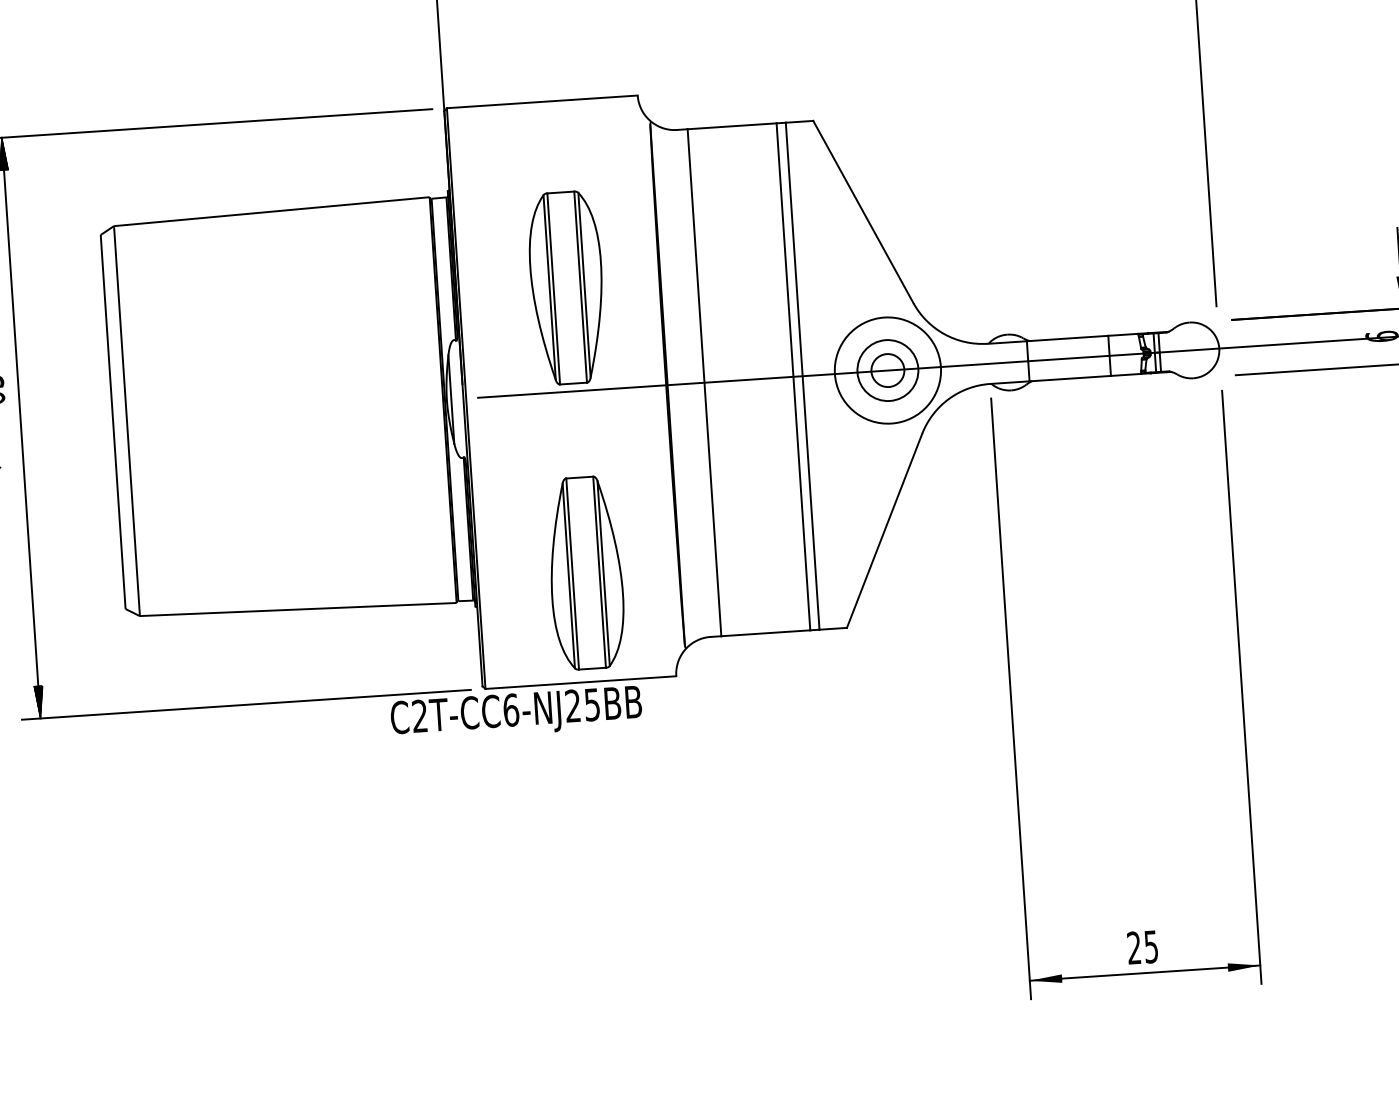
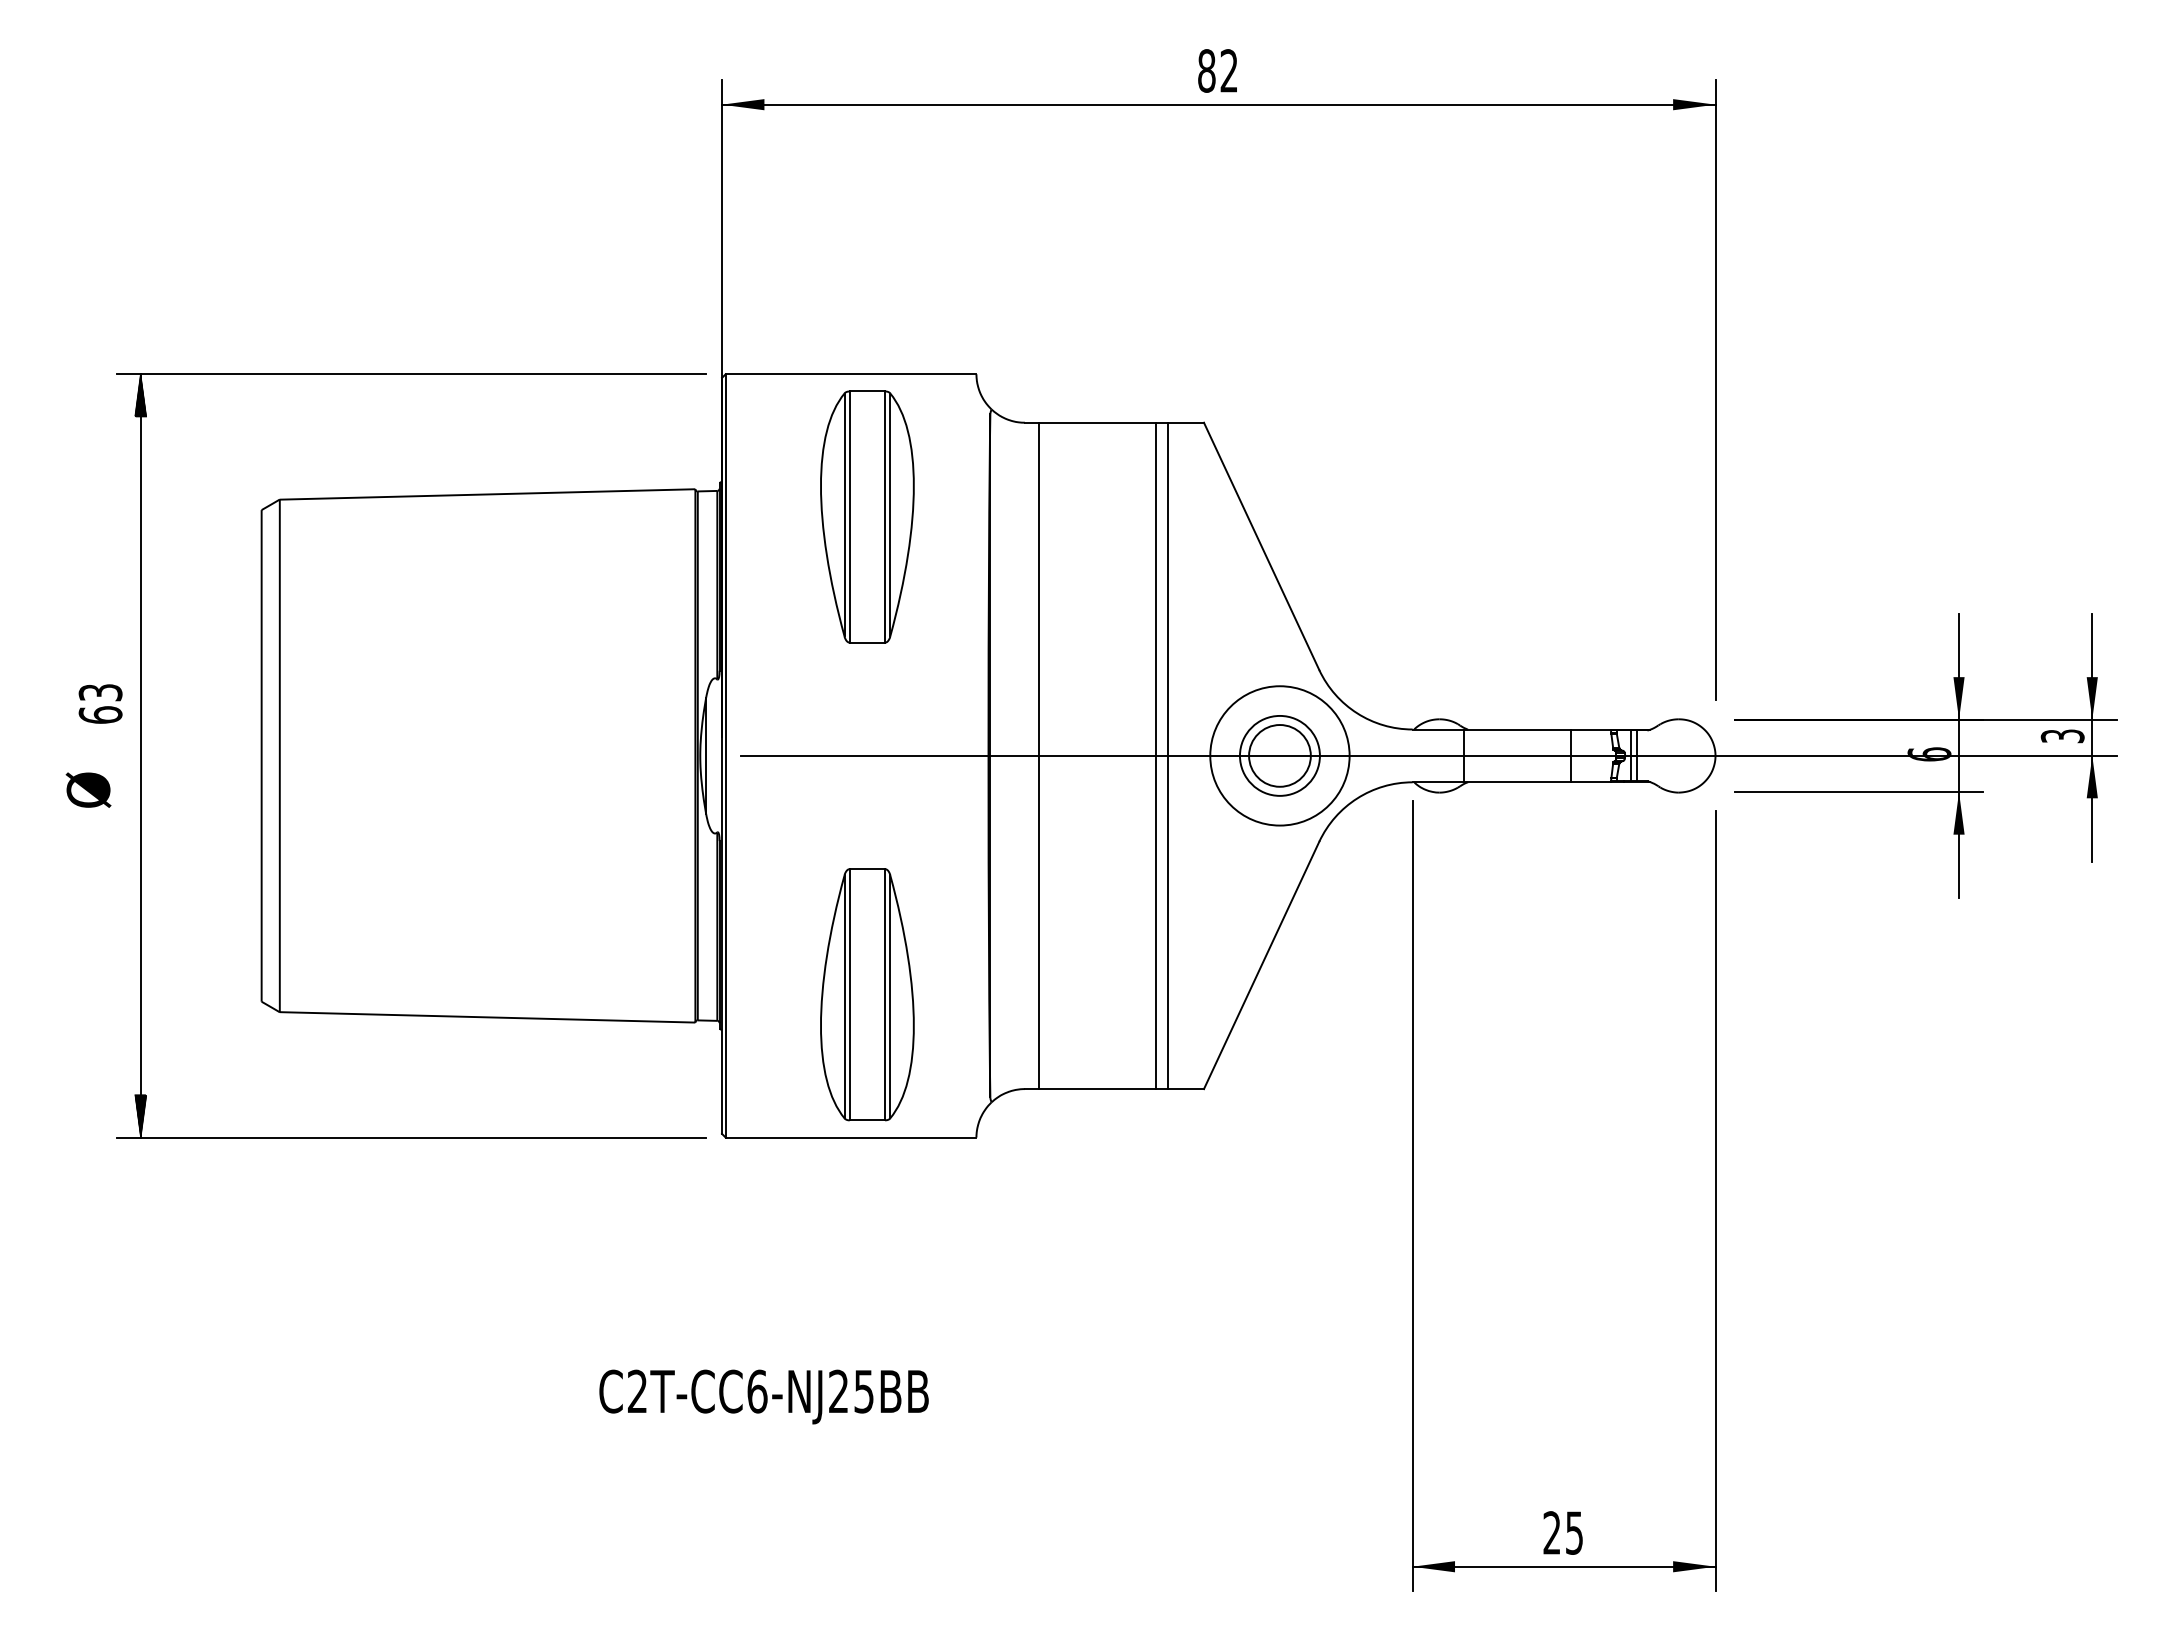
part: (567, 287) -> (867, 516), moved
circle: (887, 370) -> (1279, 755), size x1.43
text: (516, 713) -> (763, 1396), moved

